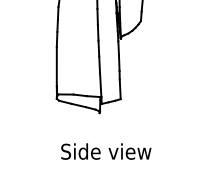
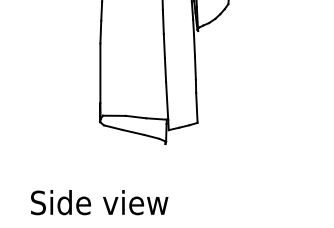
text: (106, 151) -> (99, 202), moved

